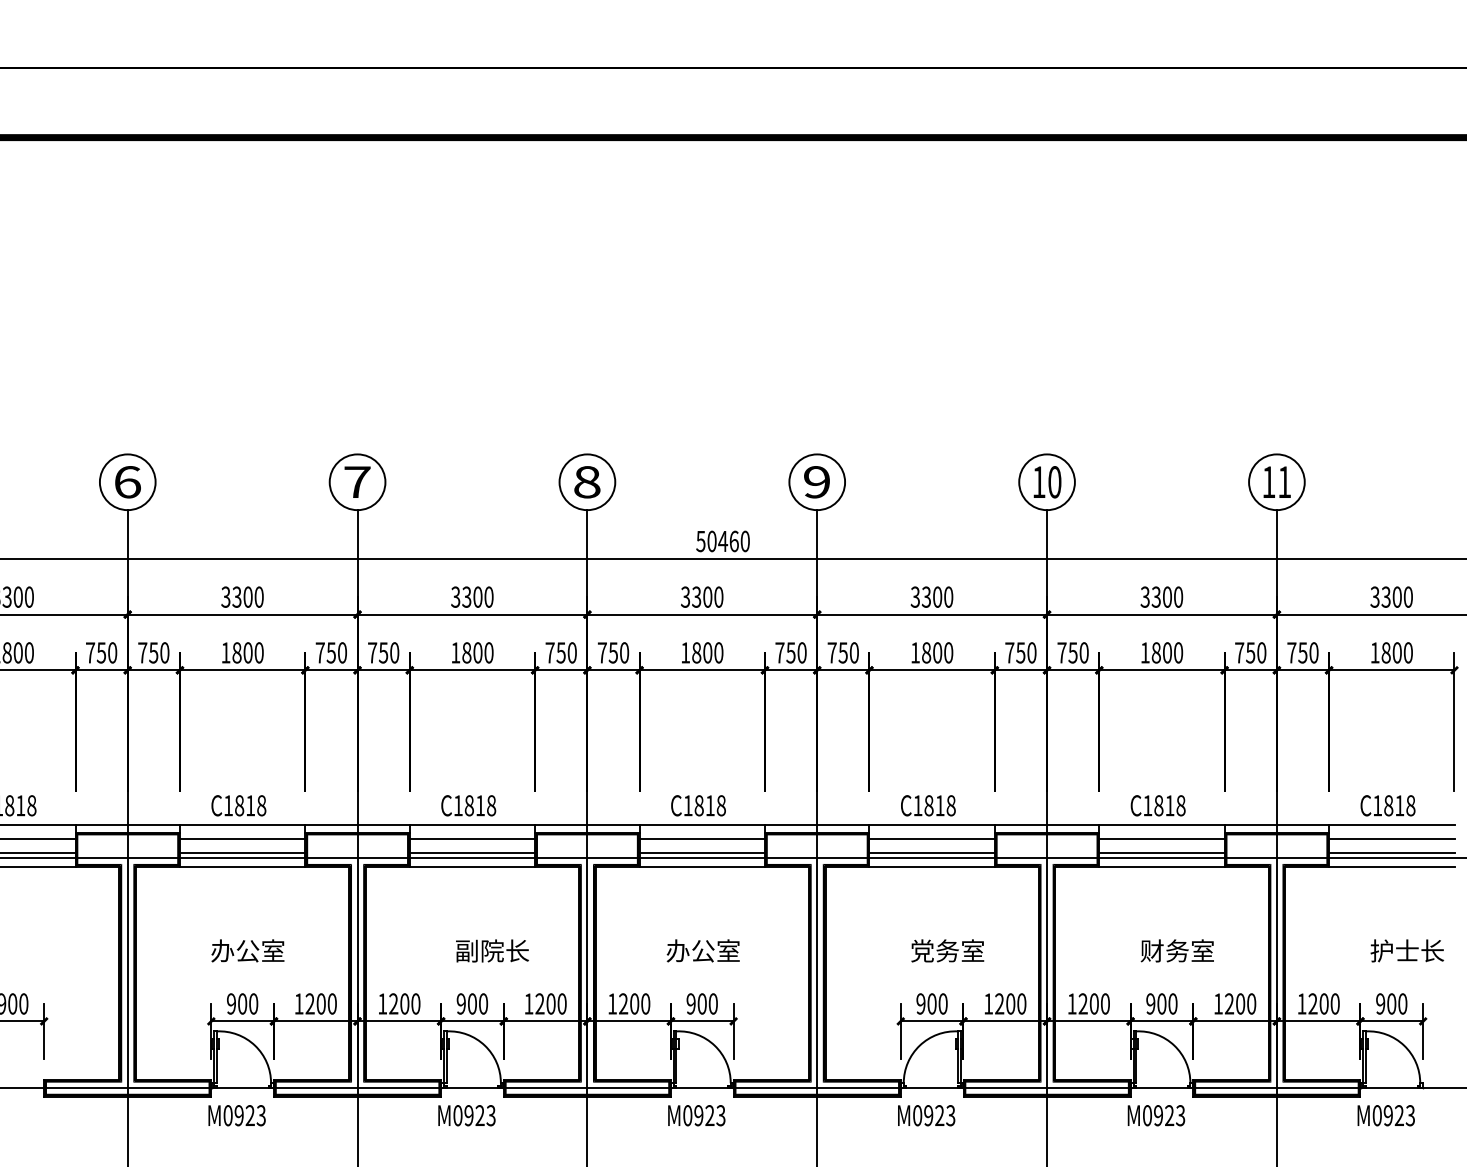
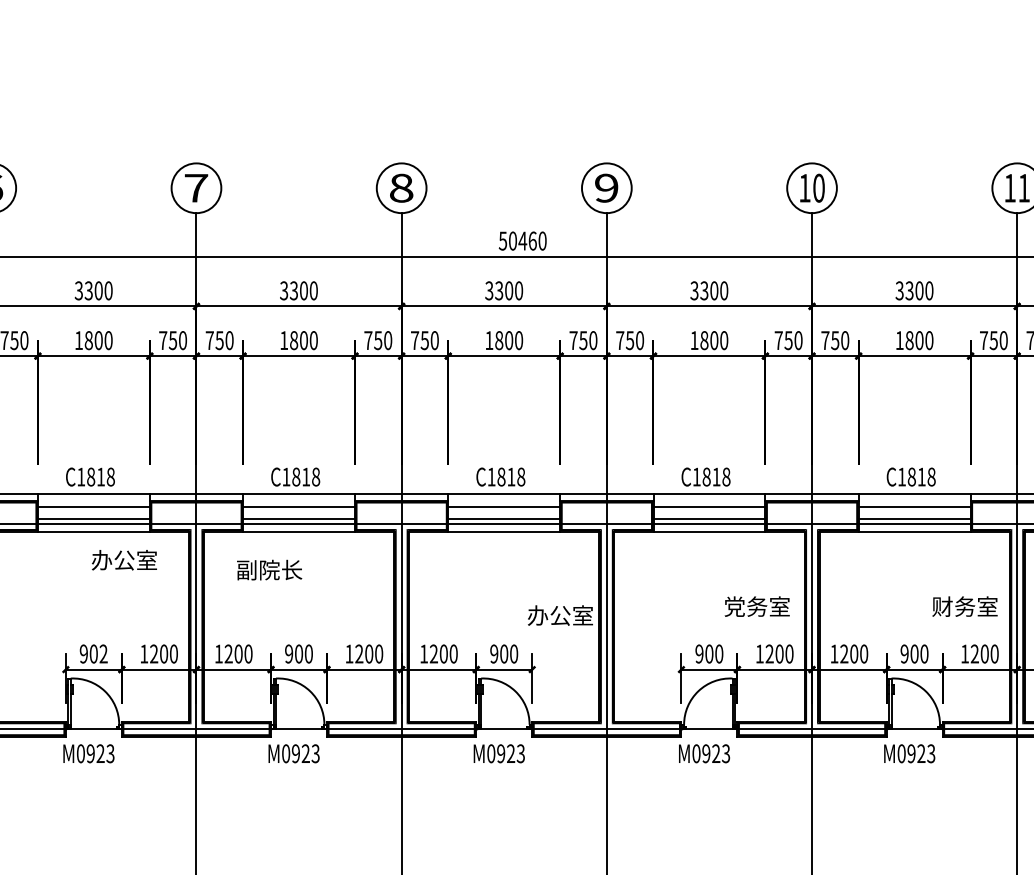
text: (247, 950) -> (124, 559), moved
text: (492, 950) -> (269, 569), moved
text: (702, 950) -> (559, 615), moved
text: (947, 950) -> (757, 606), moved
text: (1176, 950) -> (964, 606), moved
text: (253, 1003) -> (103, 653), 900 -> 902

